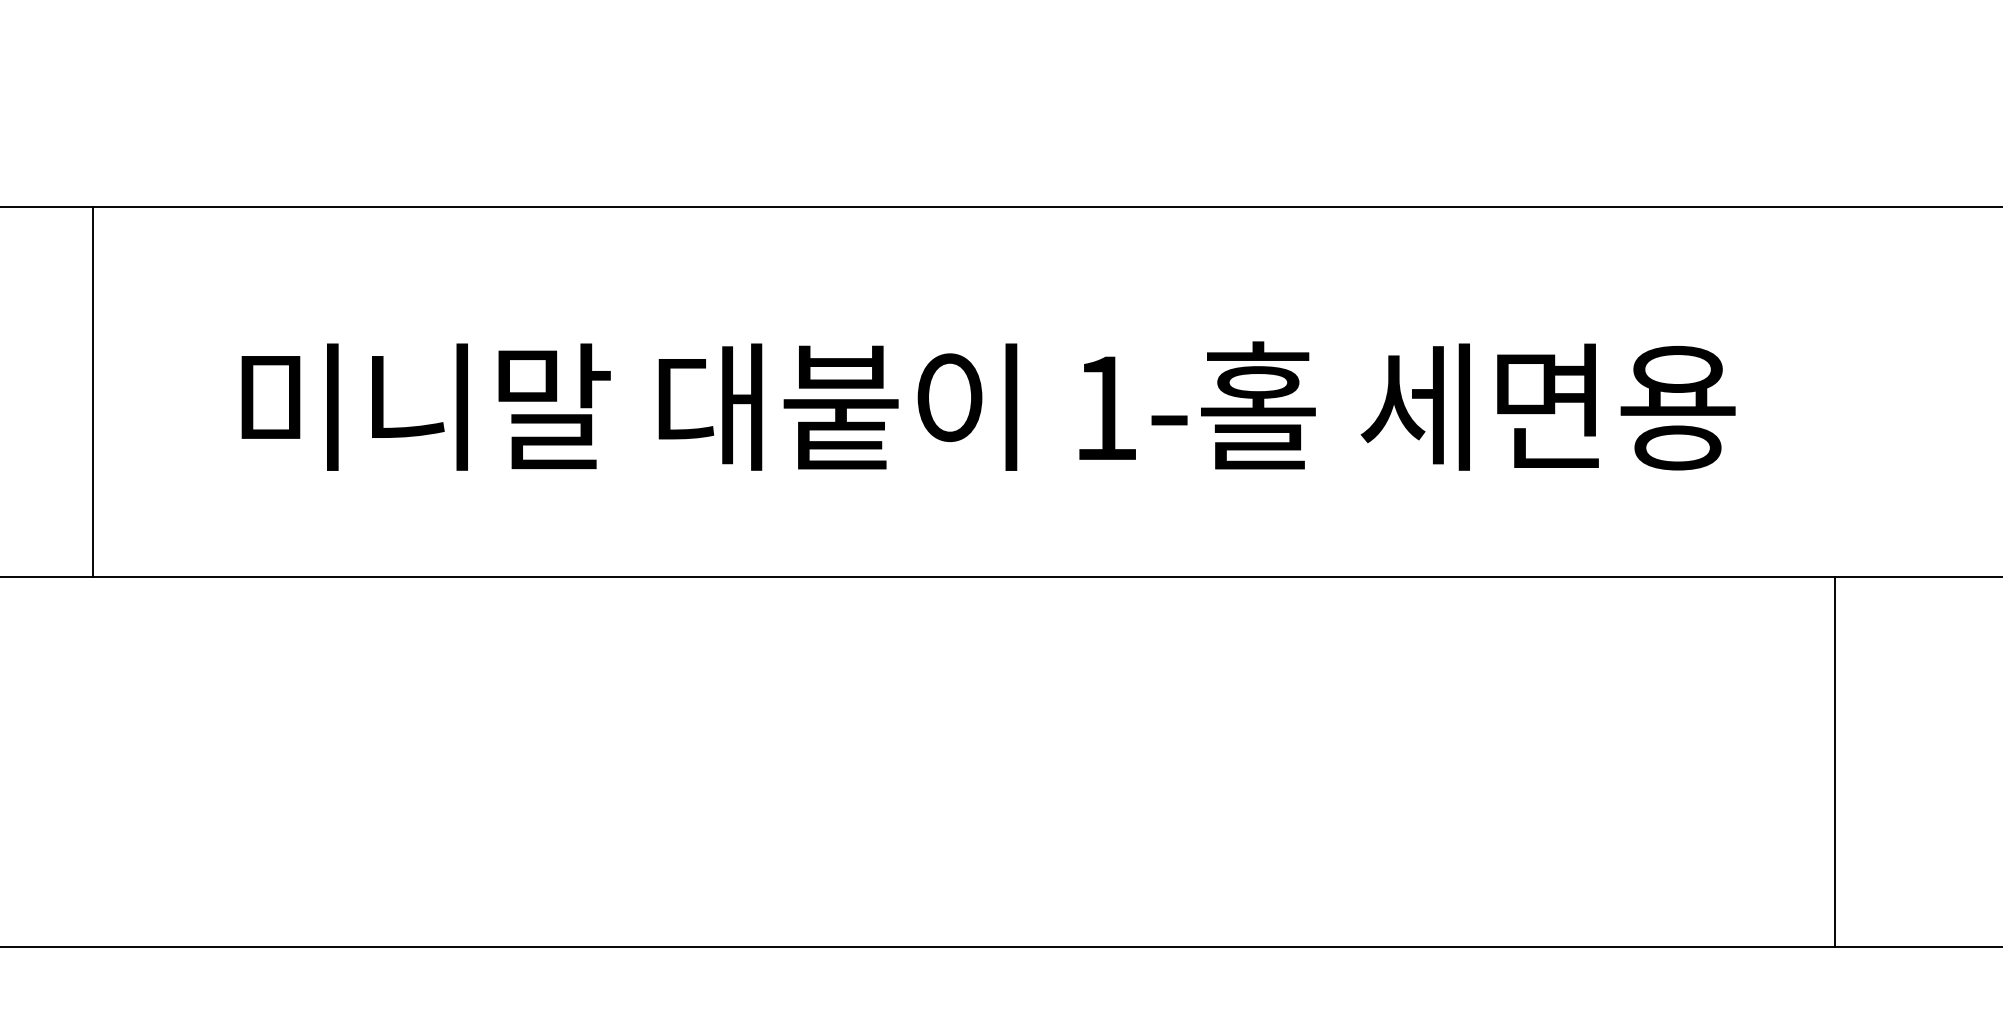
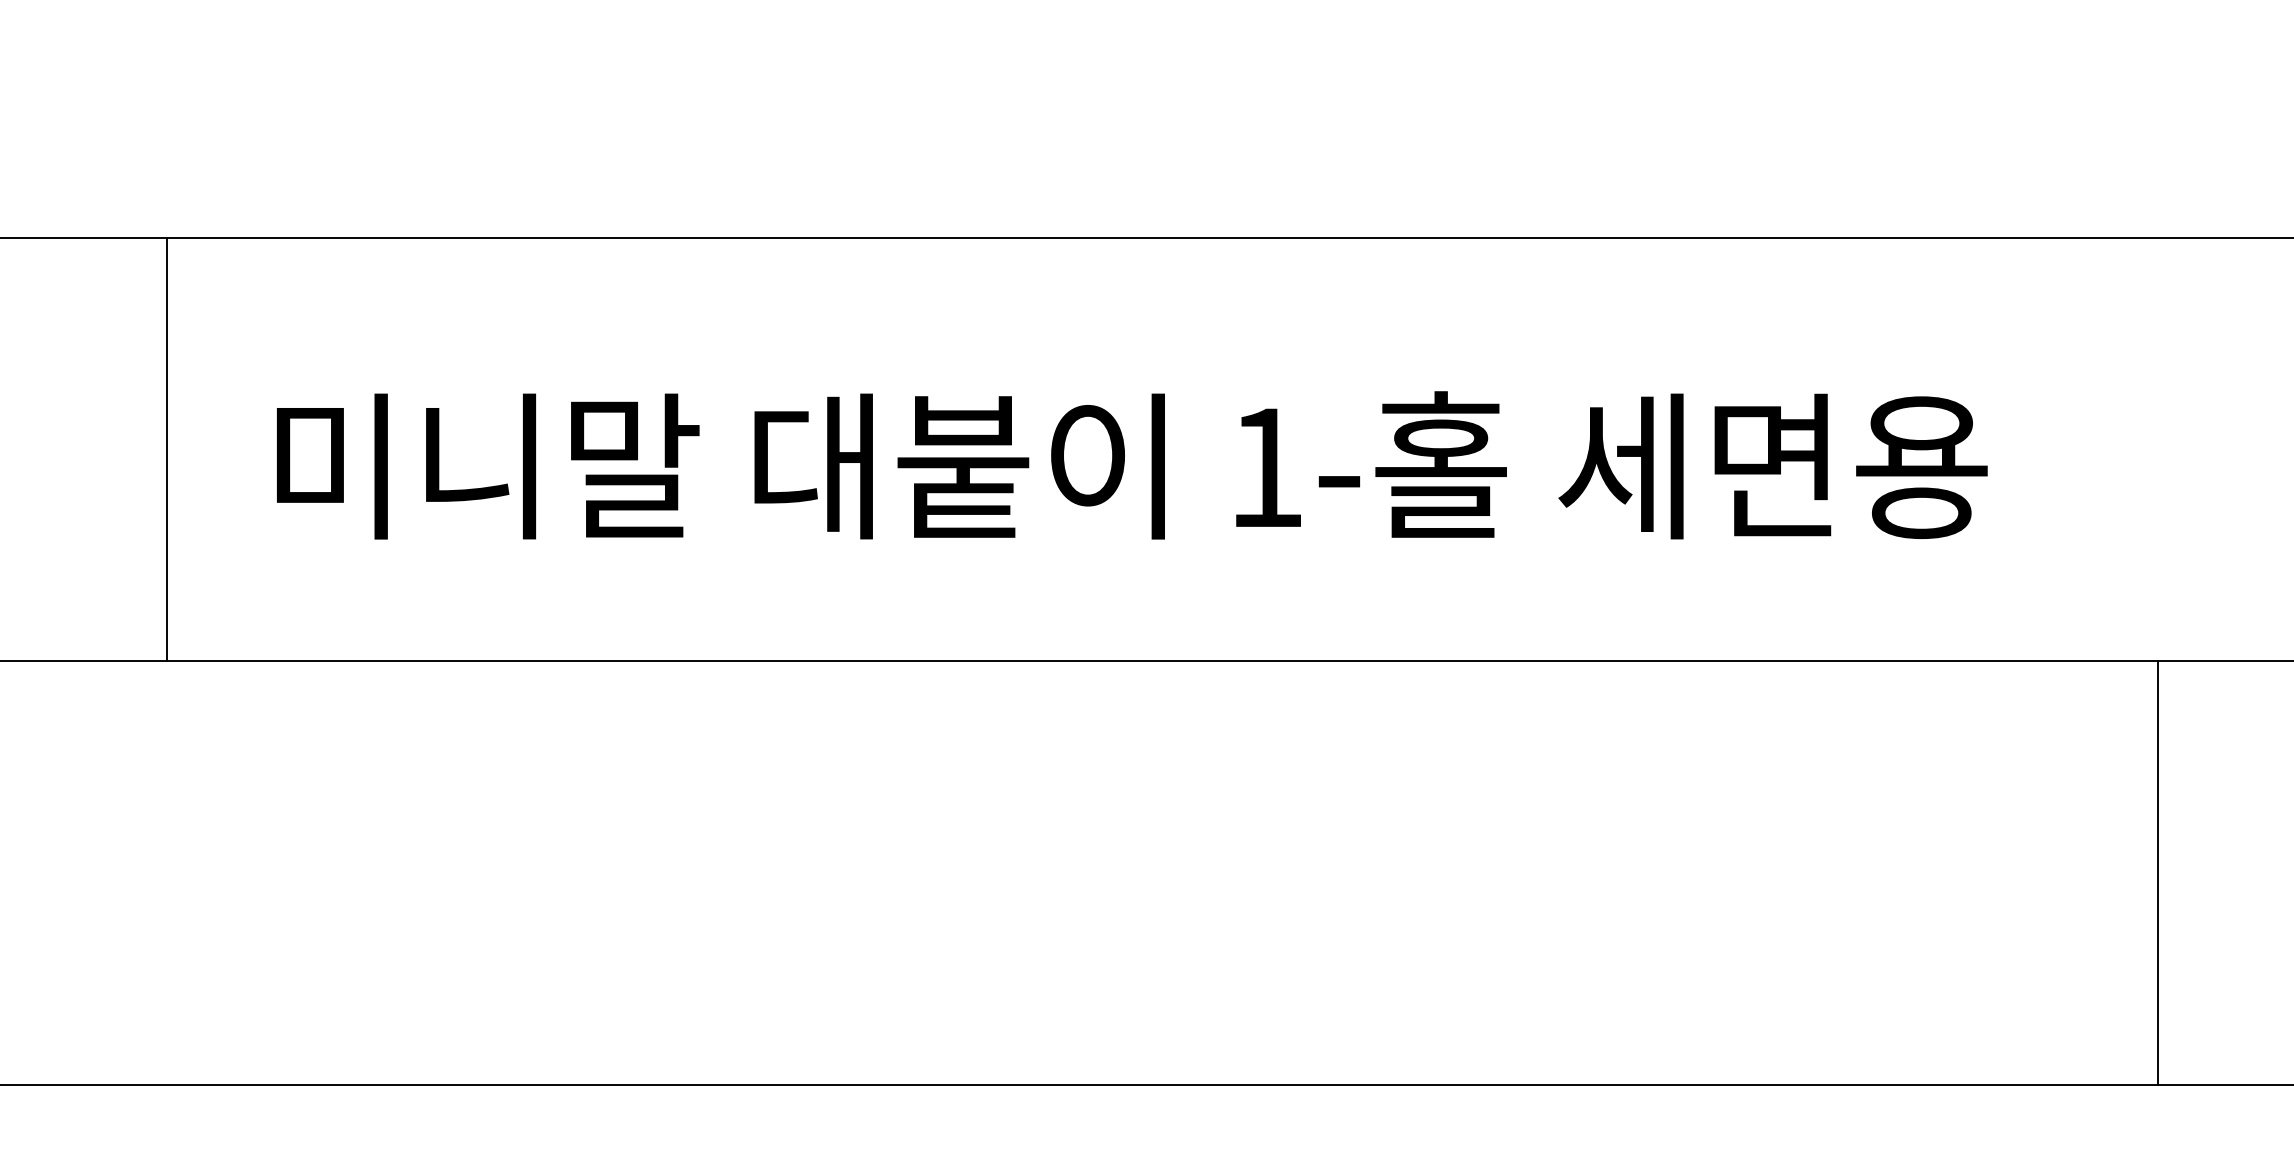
line: (92, 392) -> (166, 449), moved
line: (1834, 762) -> (2157, 873), moved

